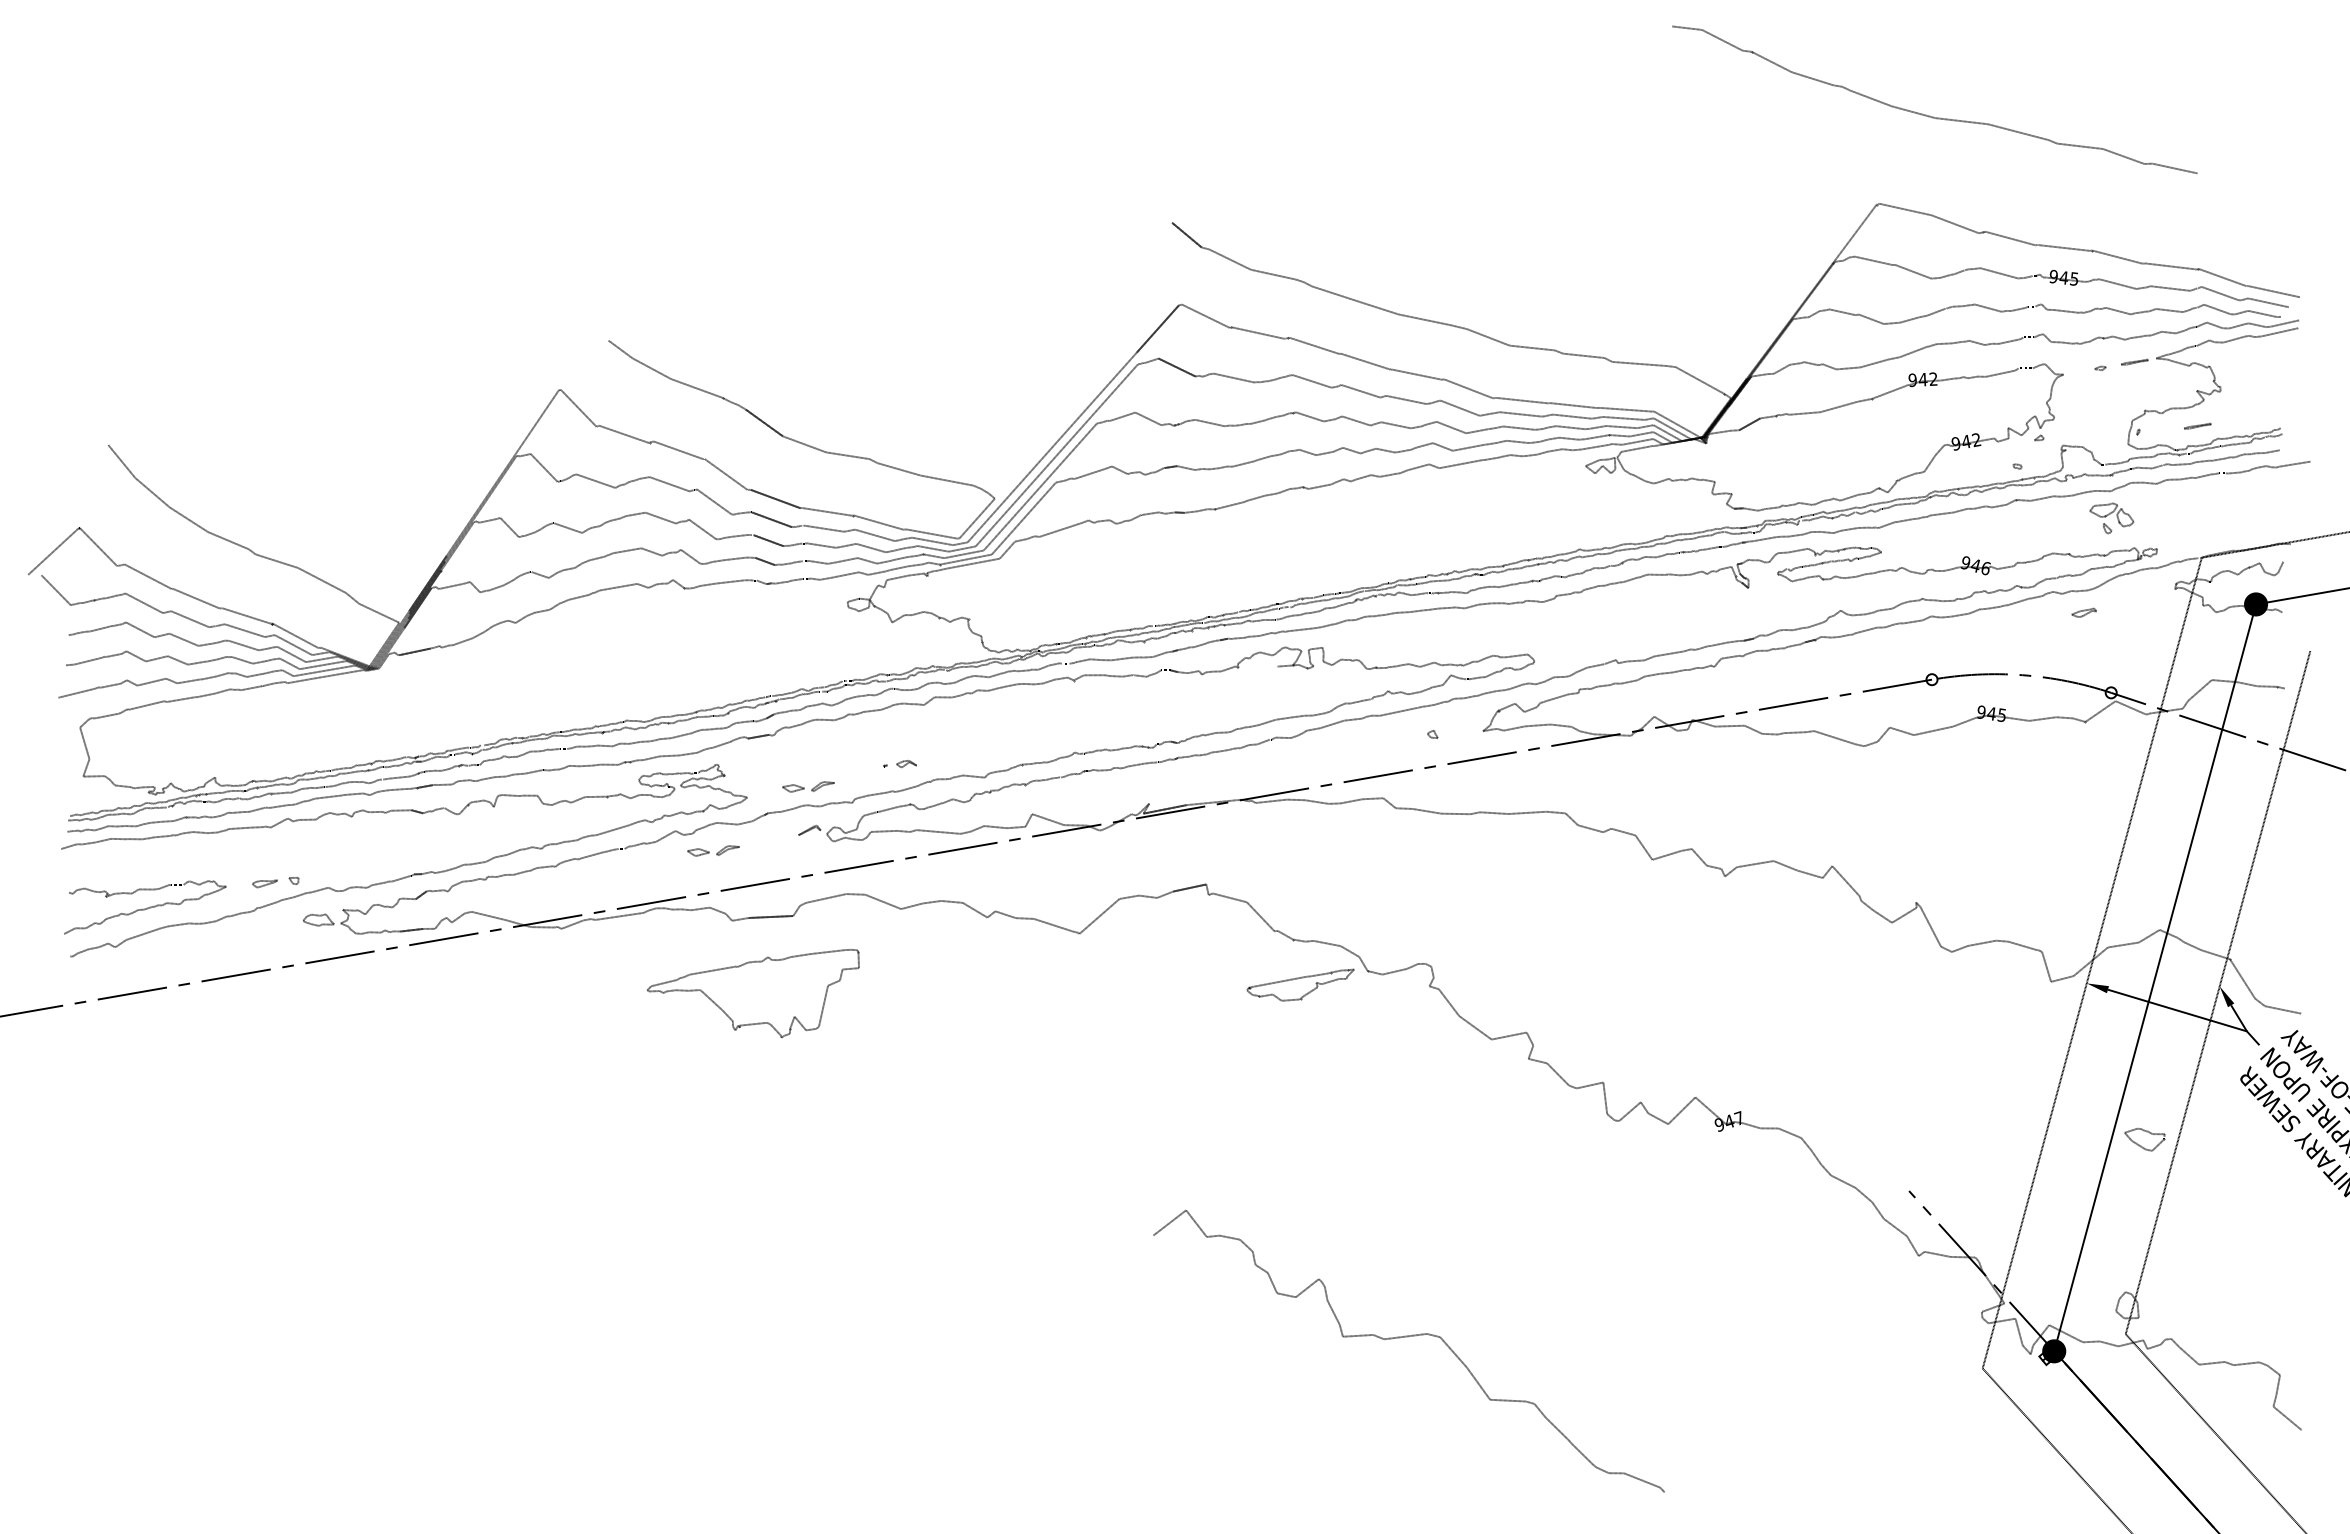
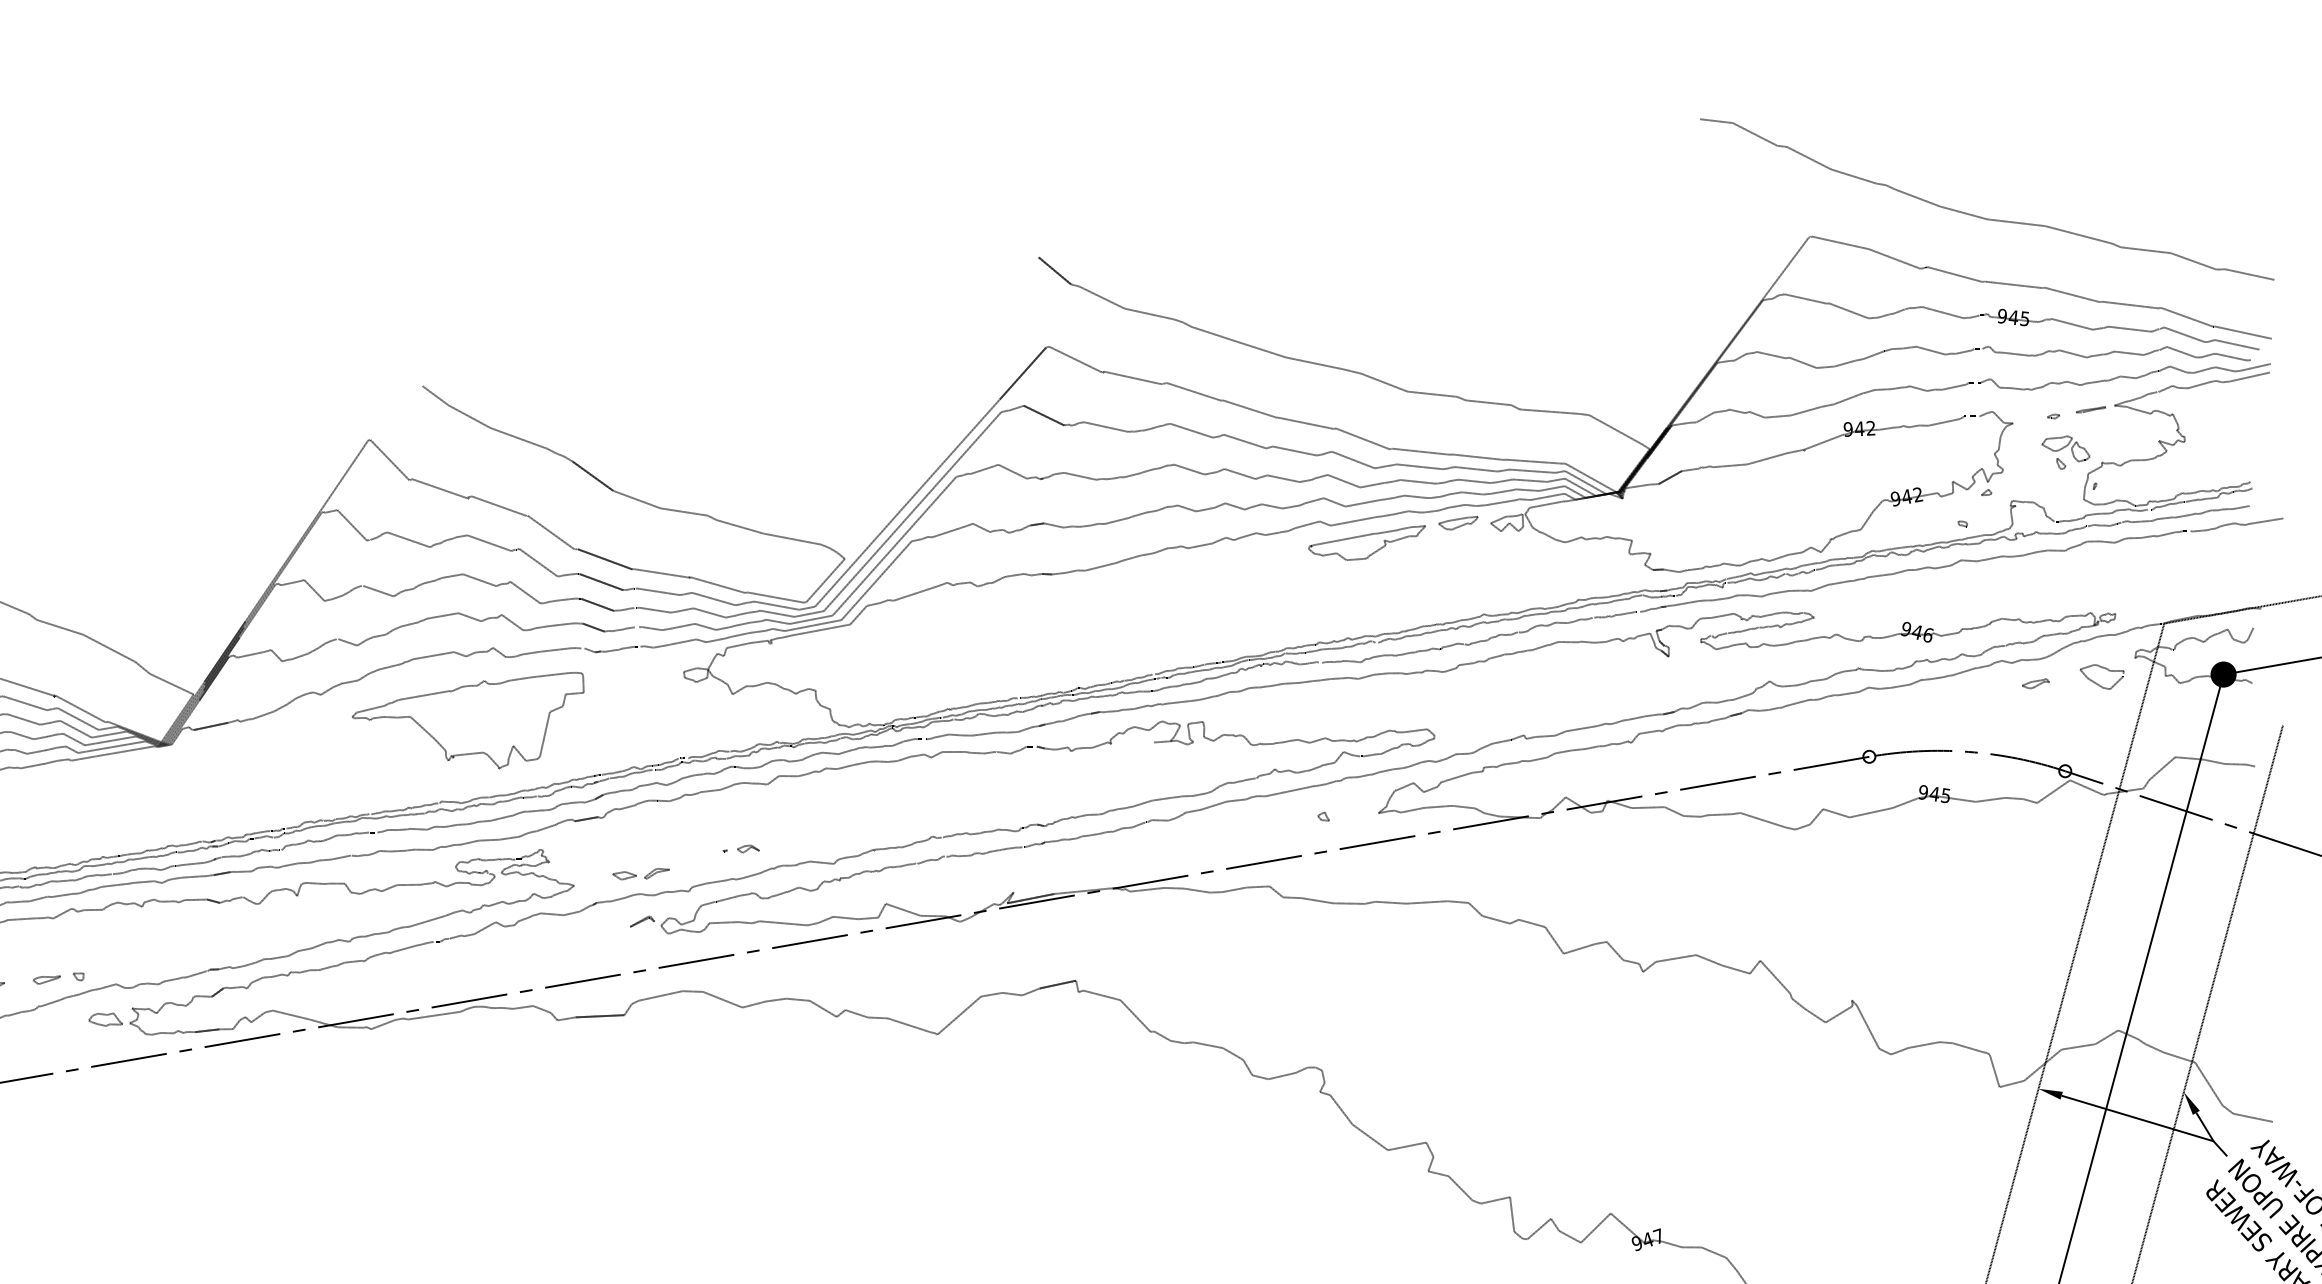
curve: (1929, 115) -> (1981, 216), moved
line: (2197, 425) -> (2159, 478), removed
part: (1555, 465) -> (1457, 522), added
part: (2111, 518) -> (2065, 452), moved
part: (713, 850) -> (537, 943), removed
part: (1300, 984) -> (1367, 542), moved
part: (753, 993) -> (468, 720), moved
part: (2141, 1145) -> (2098, 683), moved

